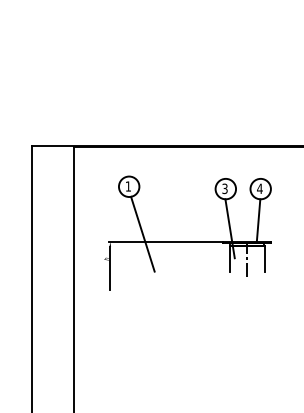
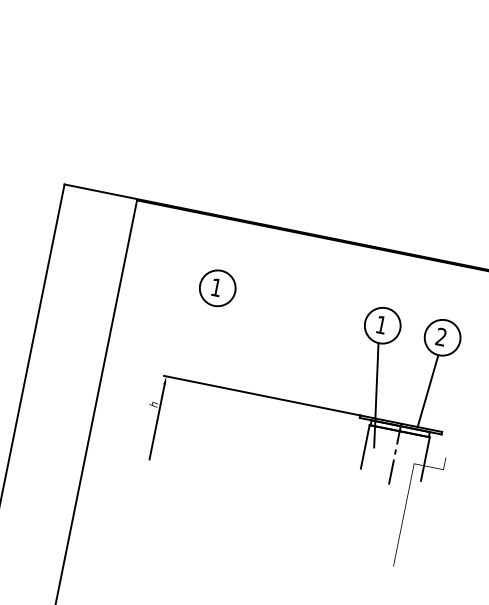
text: (224, 188) -> (380, 324), 3 -> 1
text: (259, 188) -> (440, 336), 4 -> 2
line: (142, 233) -> (224, 373), removed

